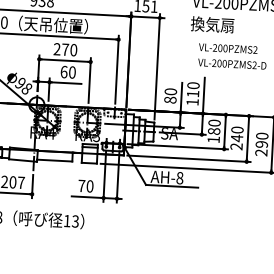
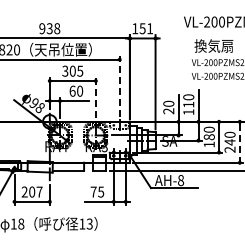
text: (212, 24) -> (213, 45), moved
text: (65, 48) -> (72, 70), 270 -> 305
line: (116, 69) -> (119, 86), solid -> dashed
line: (89, 80) -> (95, 97), solid -> dashed
text: (170, 100) -> (168, 111), 80 -> 20
line: (247, 139) -> (239, 142), solid -> dashed
text: (90, 185) -> (101, 191), 70 -> 75

